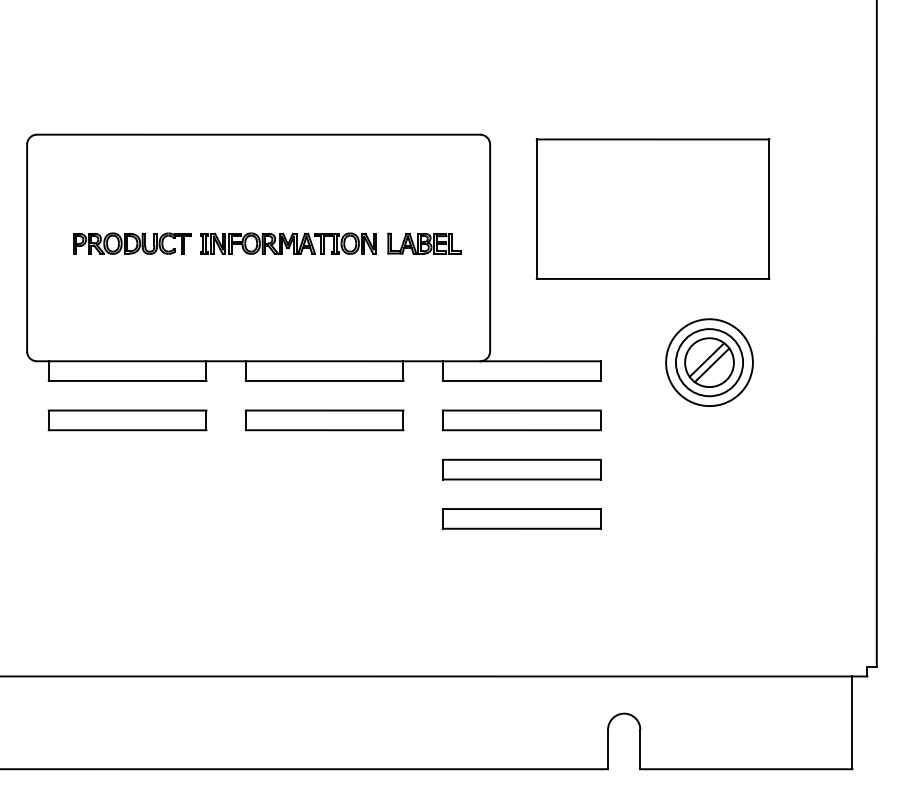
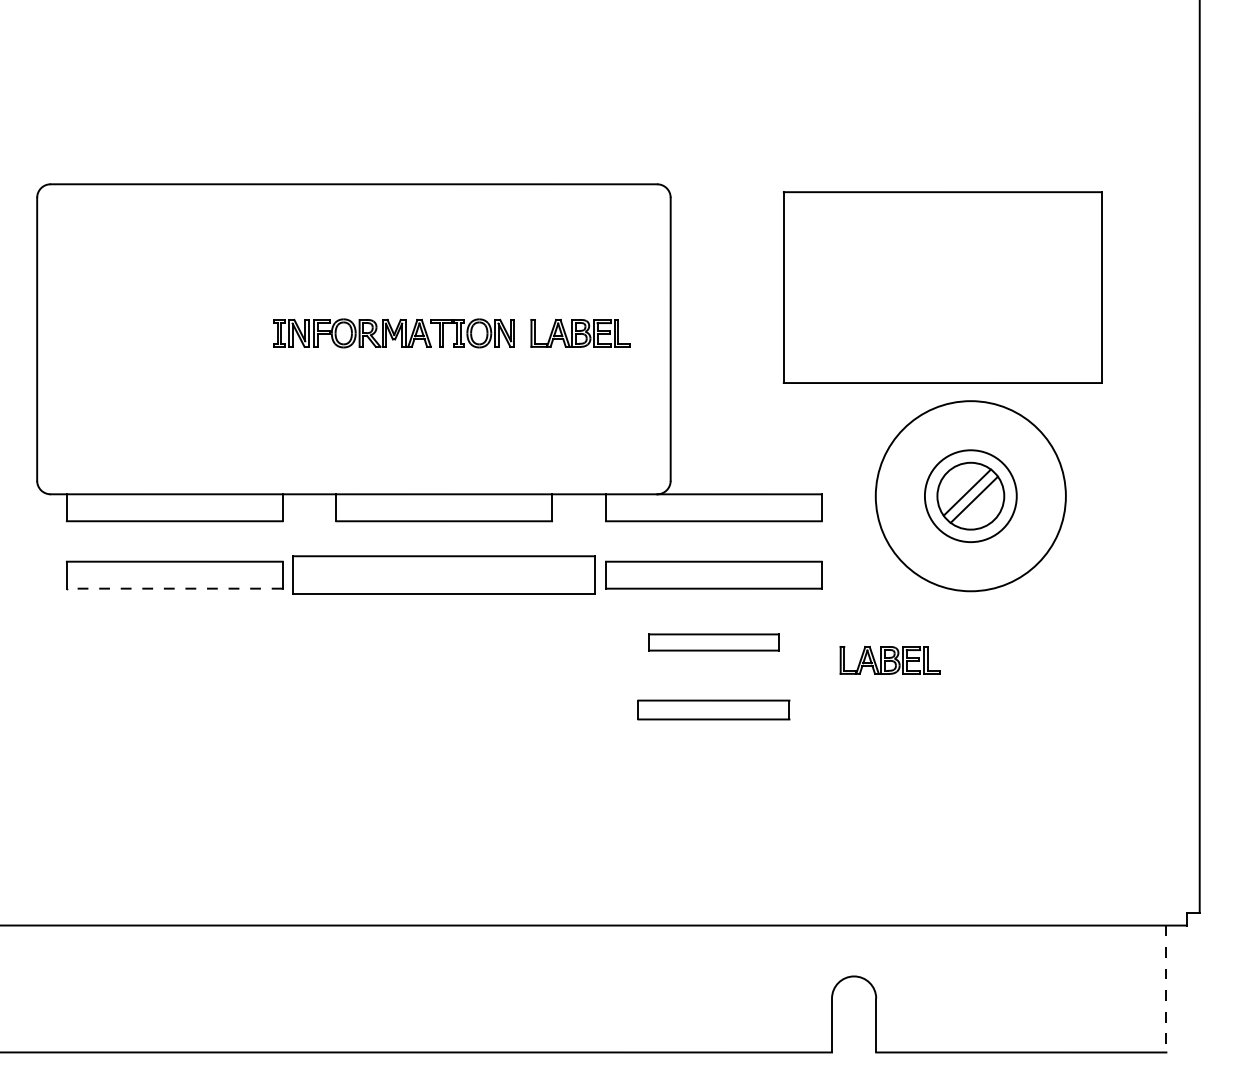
part: (652, 208) -> (942, 286), moved
part: (132, 243) -> (181, 333), removed
circle: (709, 362) -> (970, 495), size x1.6
part: (324, 420) -> (444, 575), size x1.4
line: (127, 430) -> (174, 589), solid -> dashed
part: (521, 469) -> (713, 642), size x0.6
part: (650, 482) -> (890, 660), added
part: (521, 518) -> (713, 709), size x0.7
line: (852, 723) -> (1166, 989), solid -> dashed

